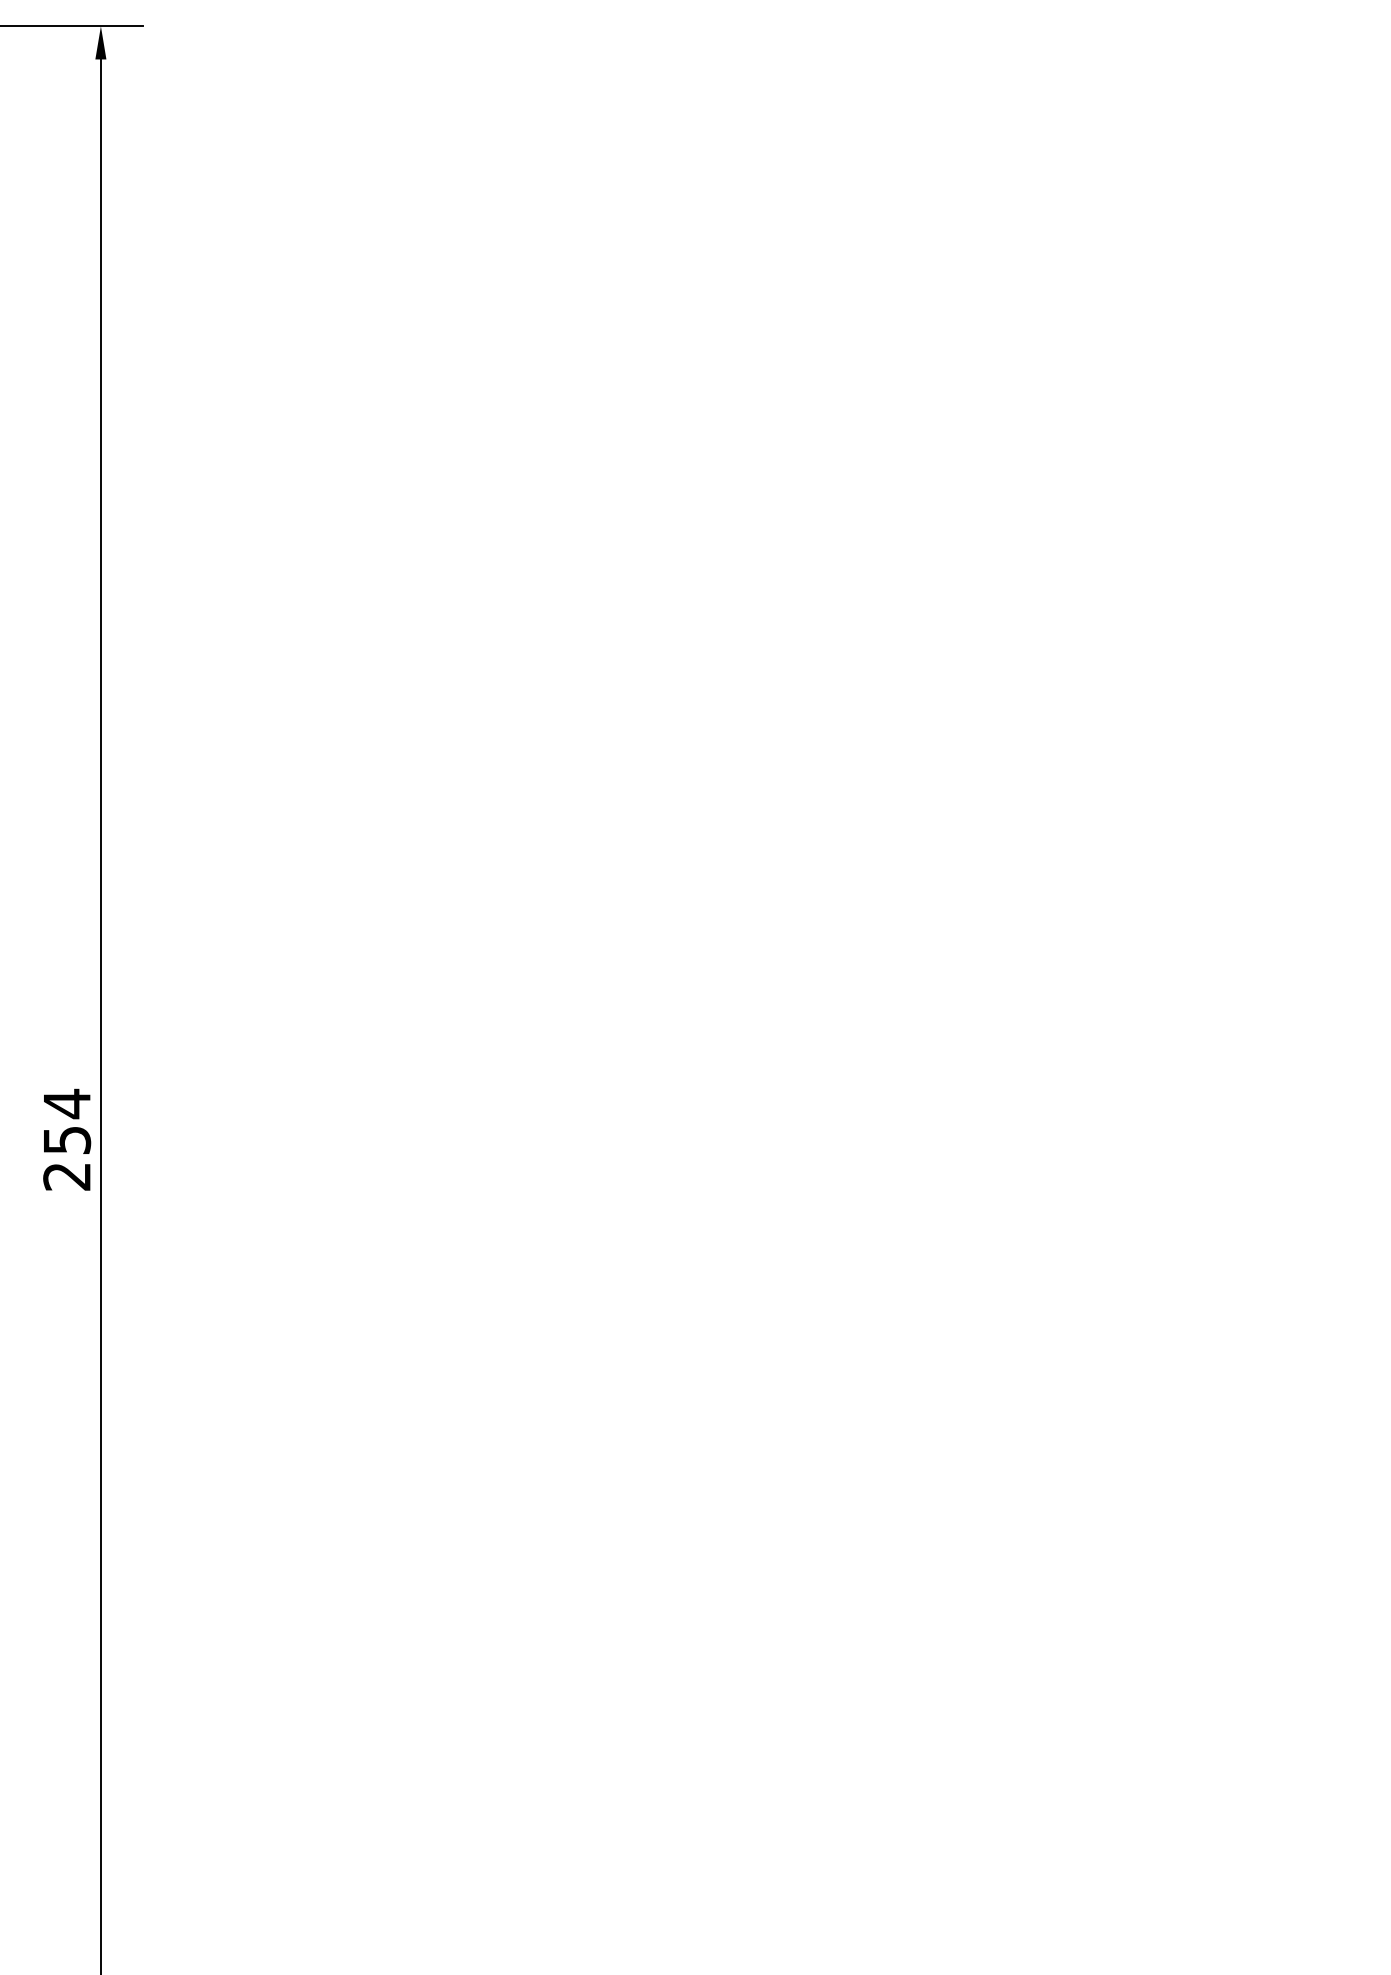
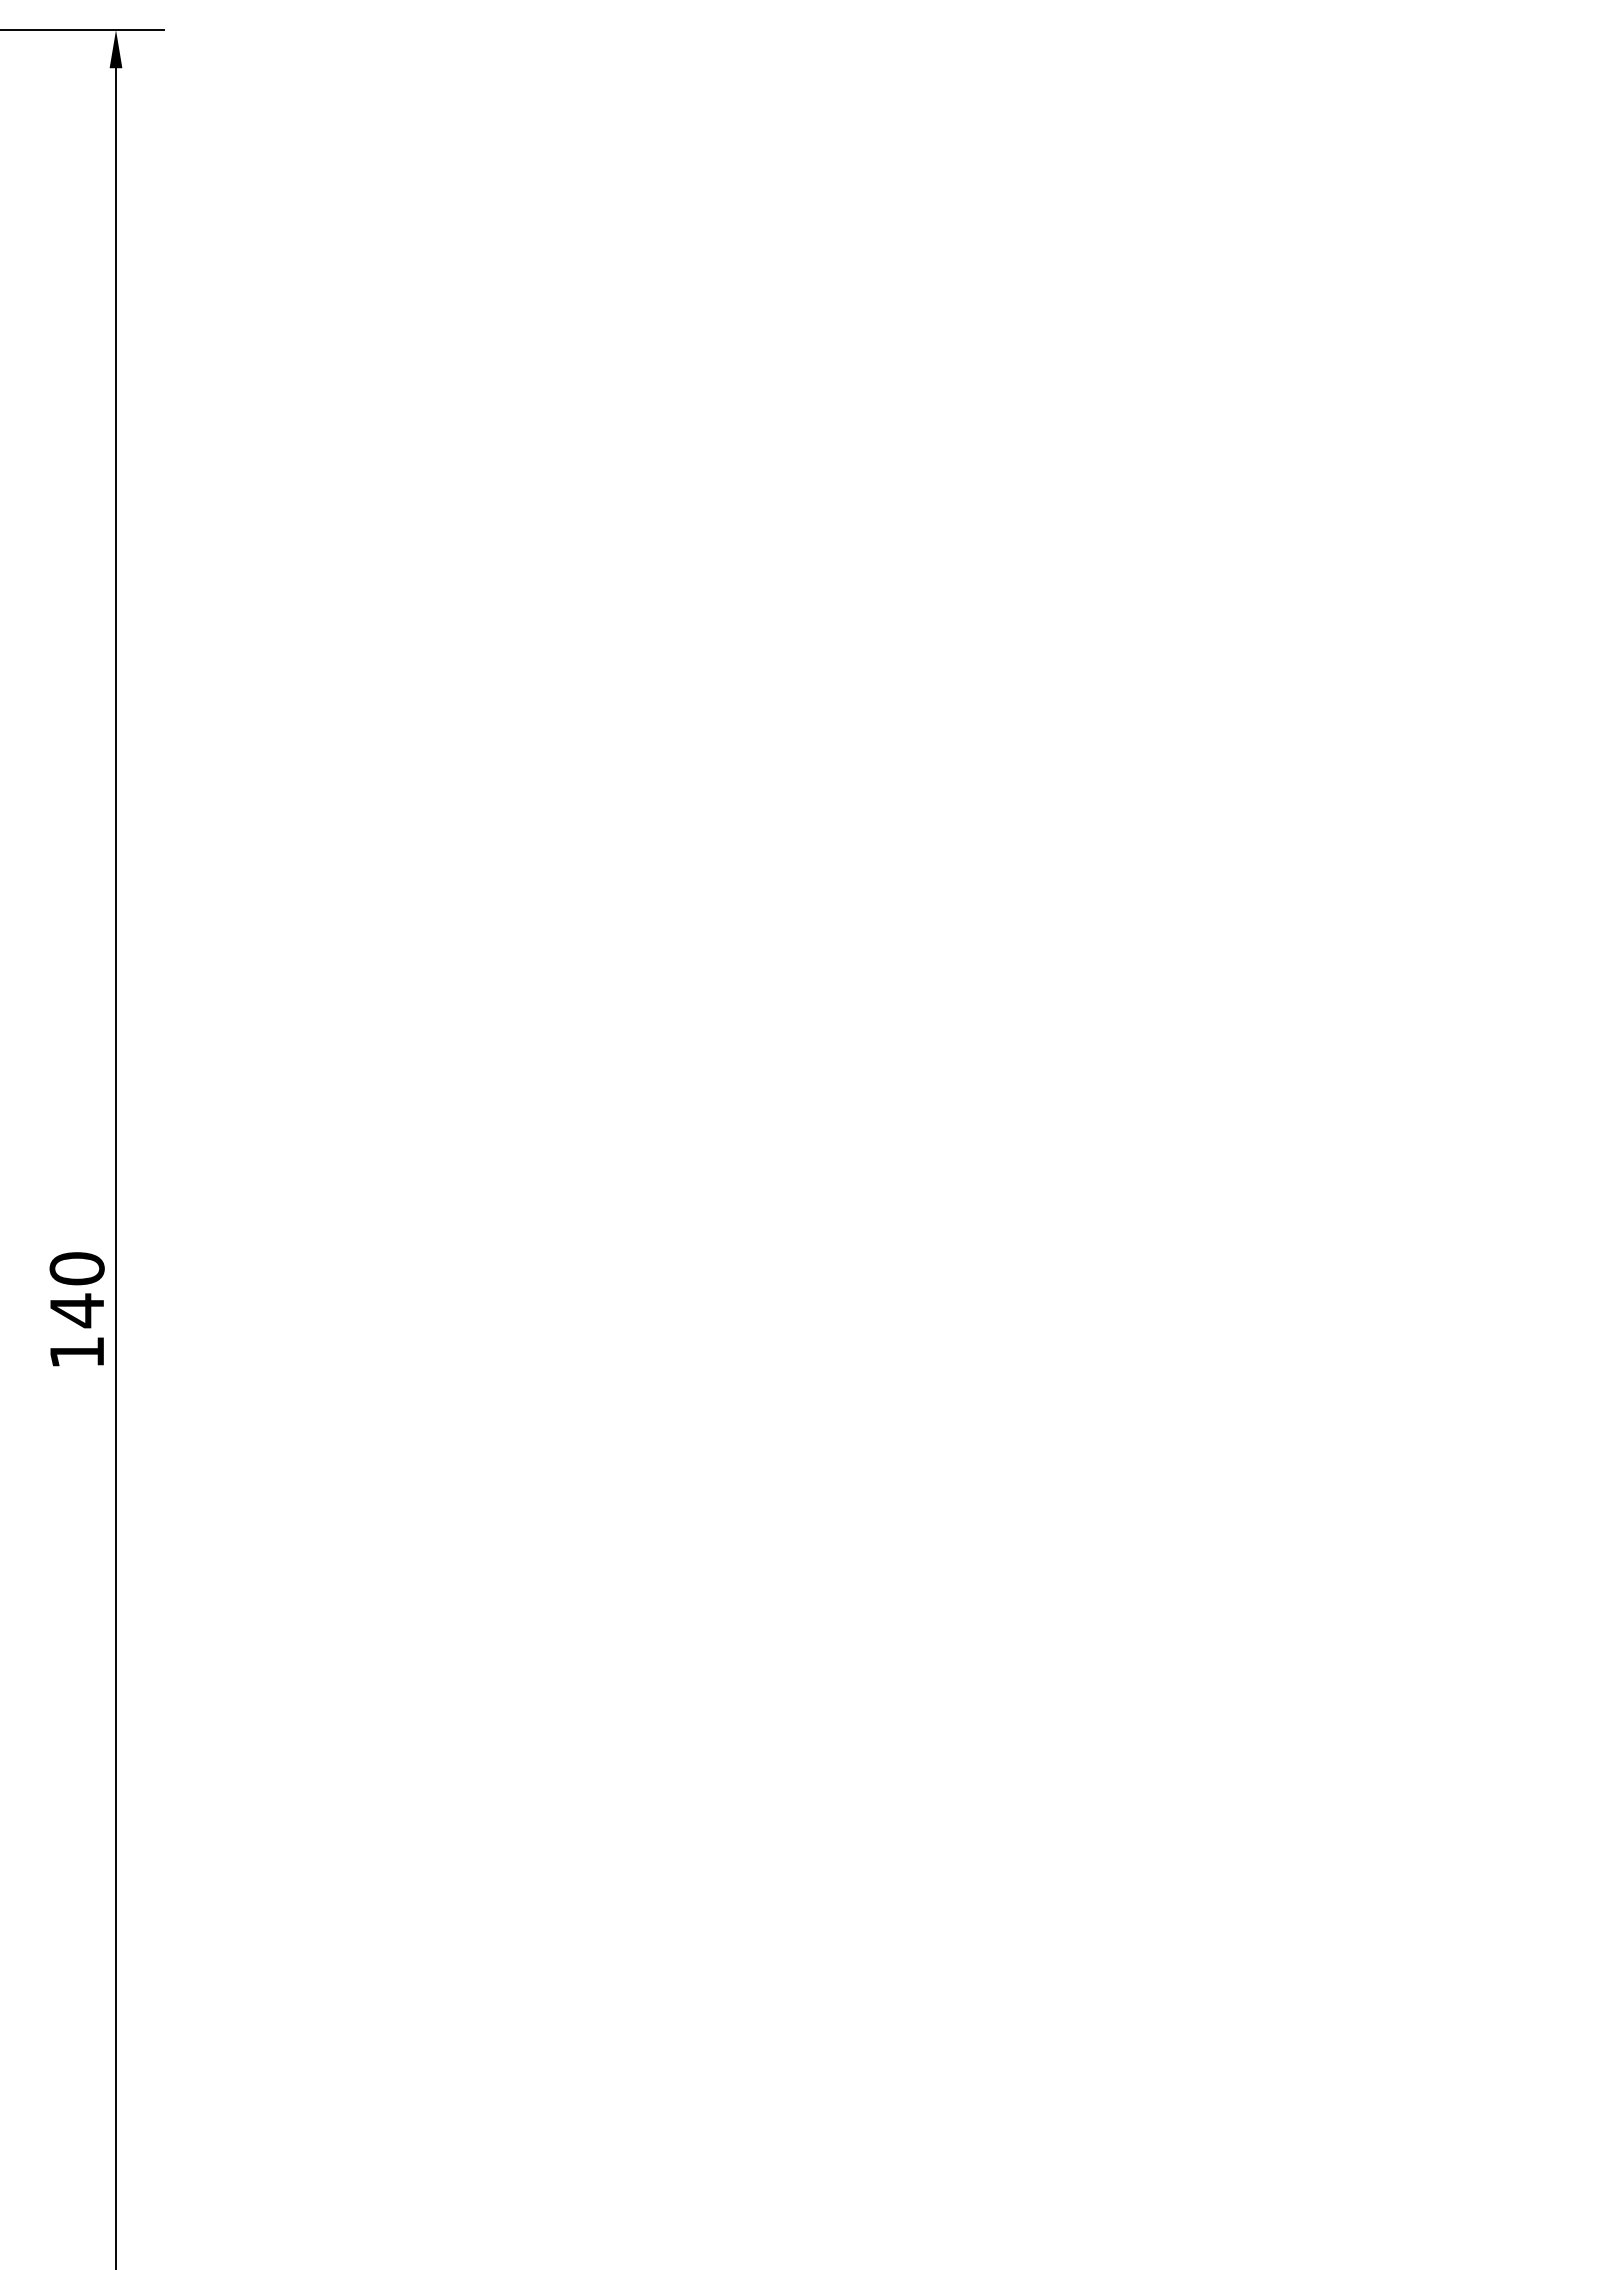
text: (67, 1139) -> (77, 1309), 254 -> 140

